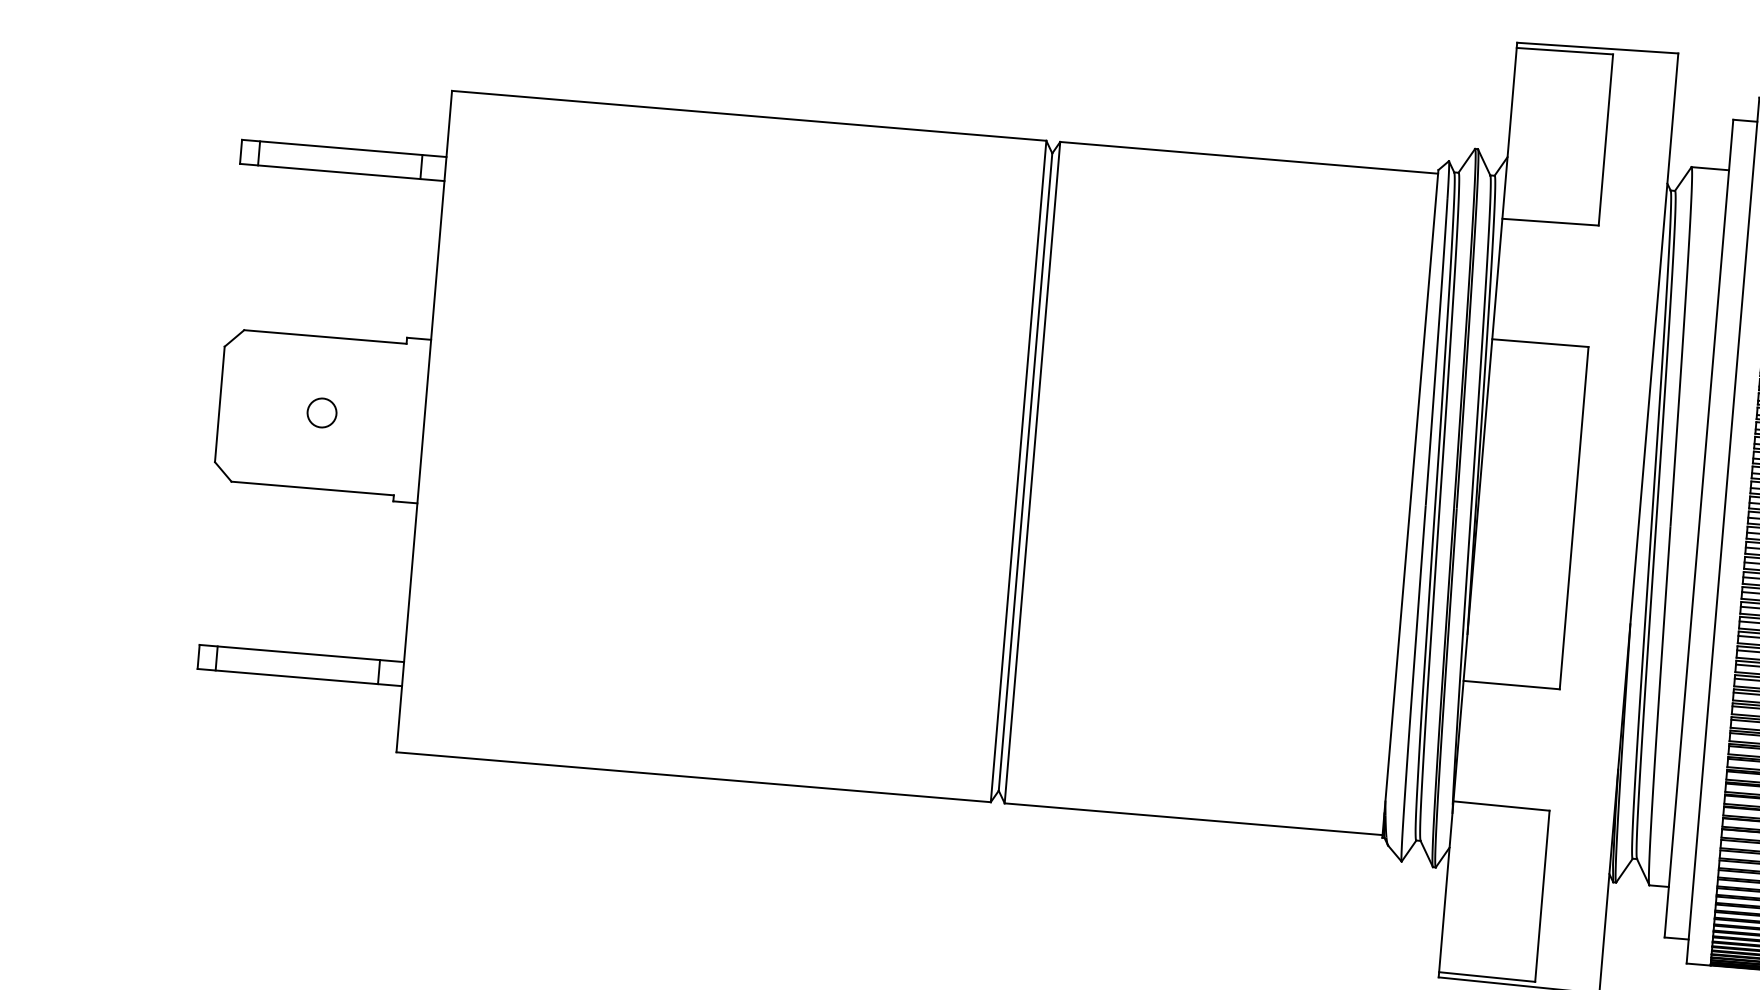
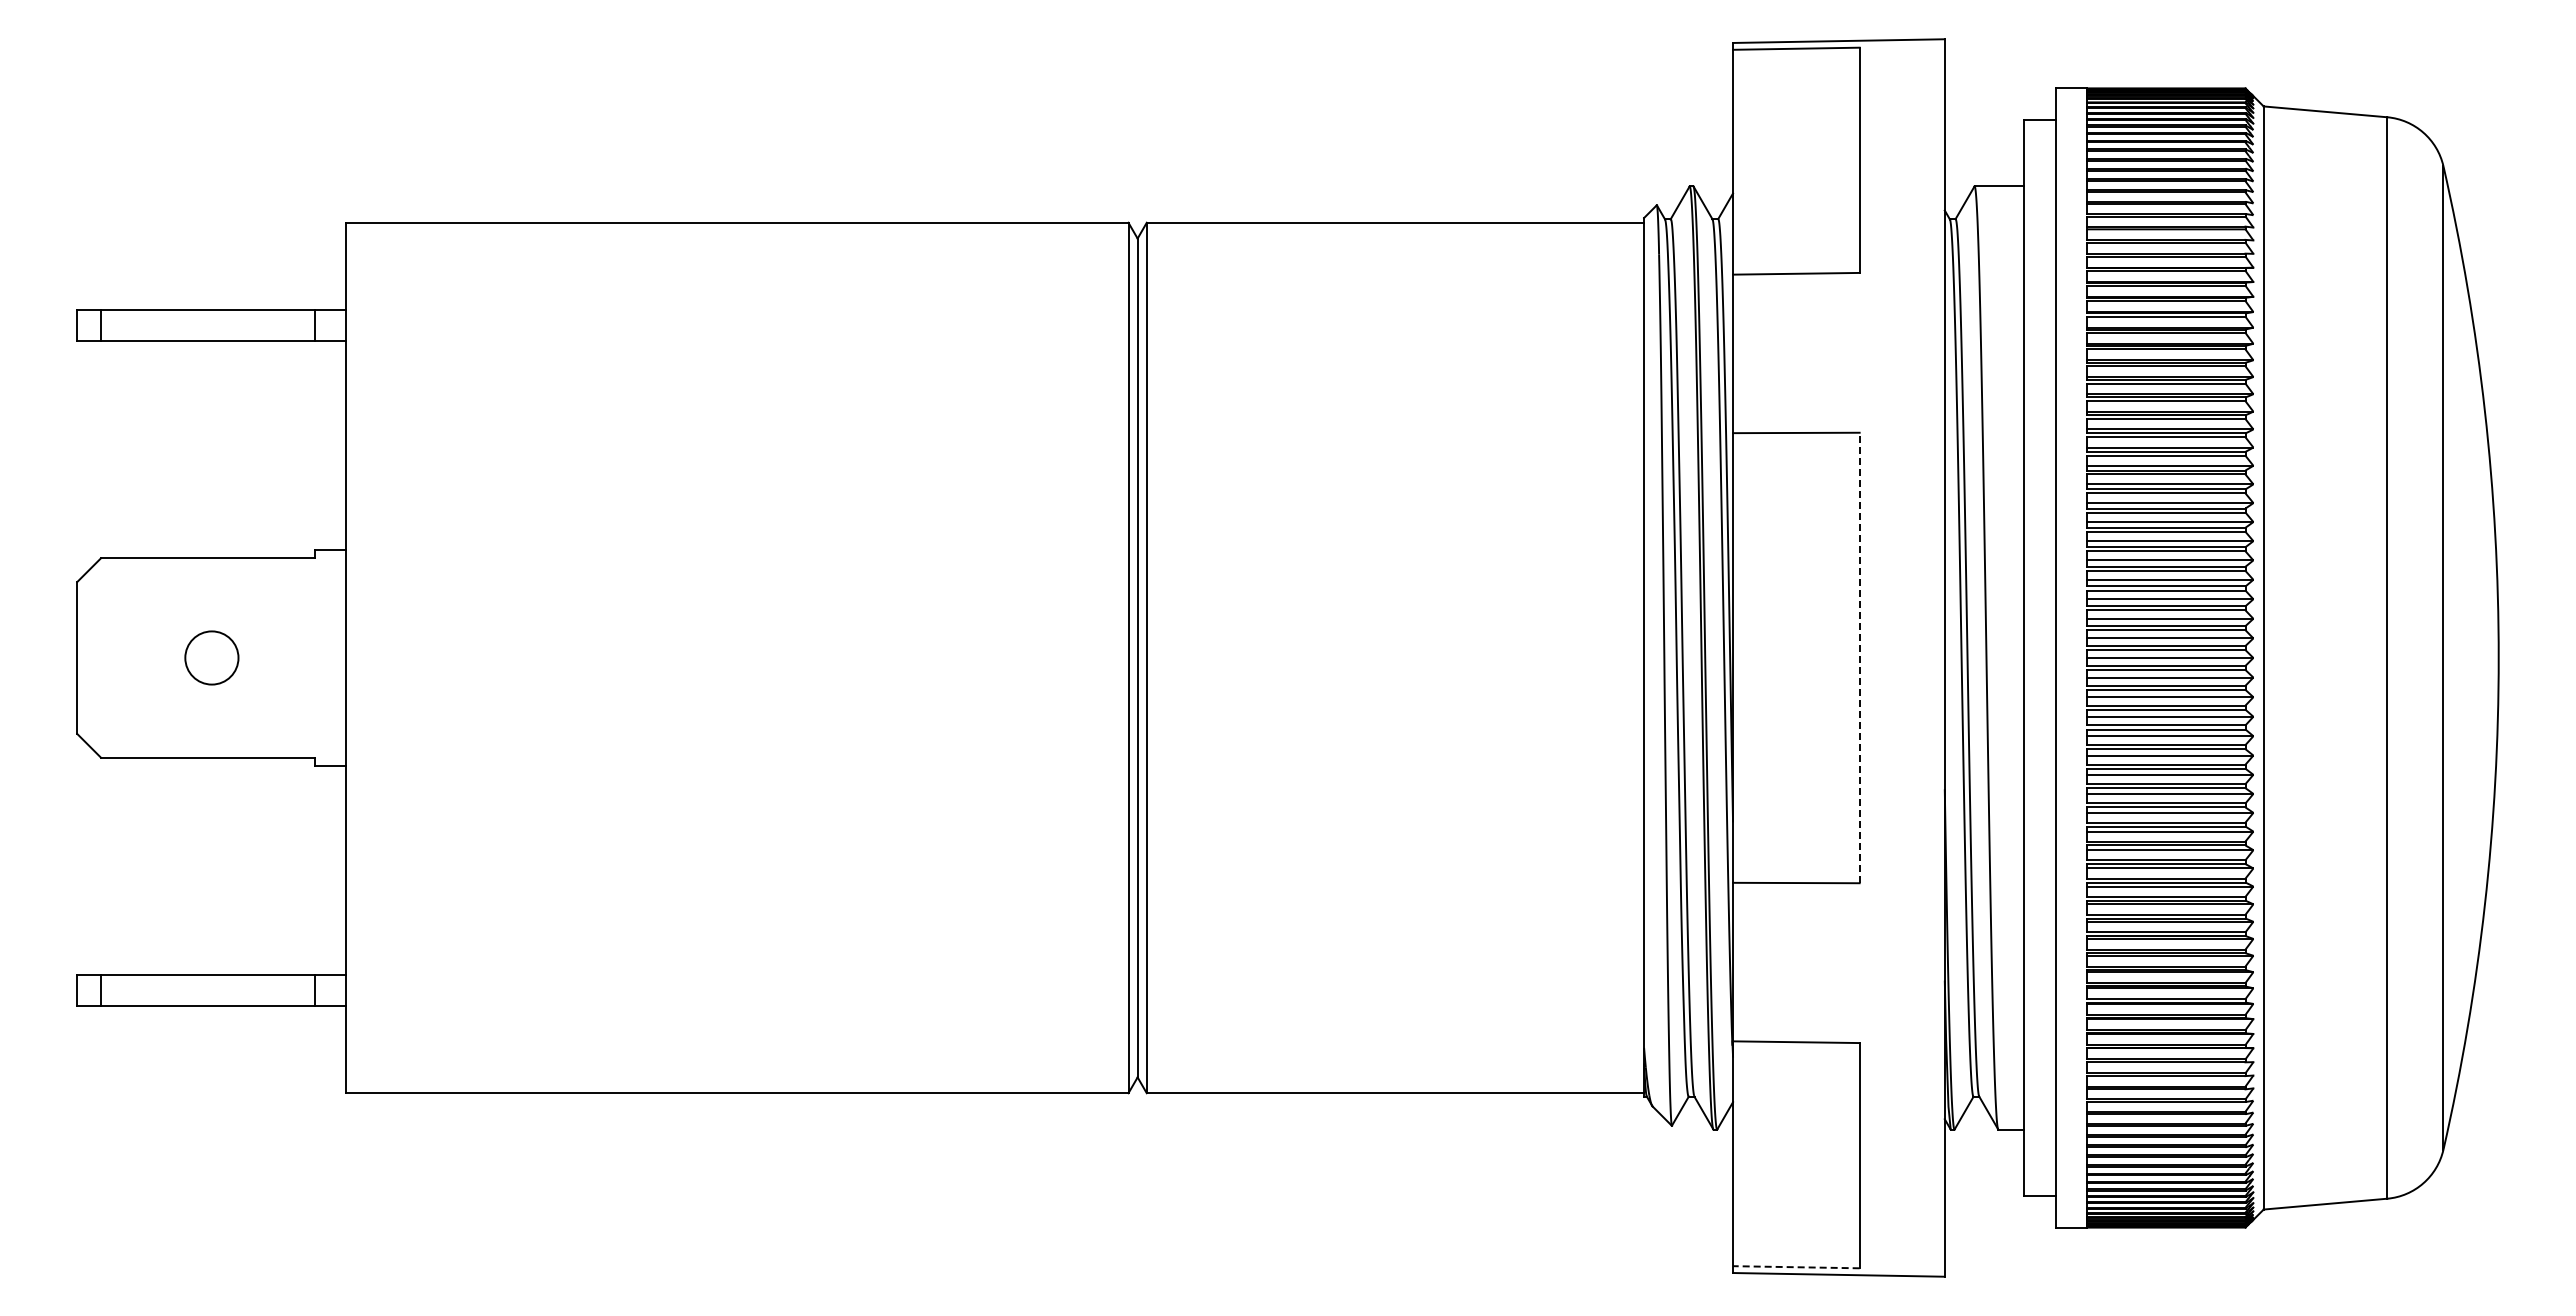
circle: (321, 412) -> (211, 657), size x1.4
line: (1574, 517) -> (1859, 657), solid -> dashed
line: (1486, 977) -> (1795, 1267), solid -> dashed

